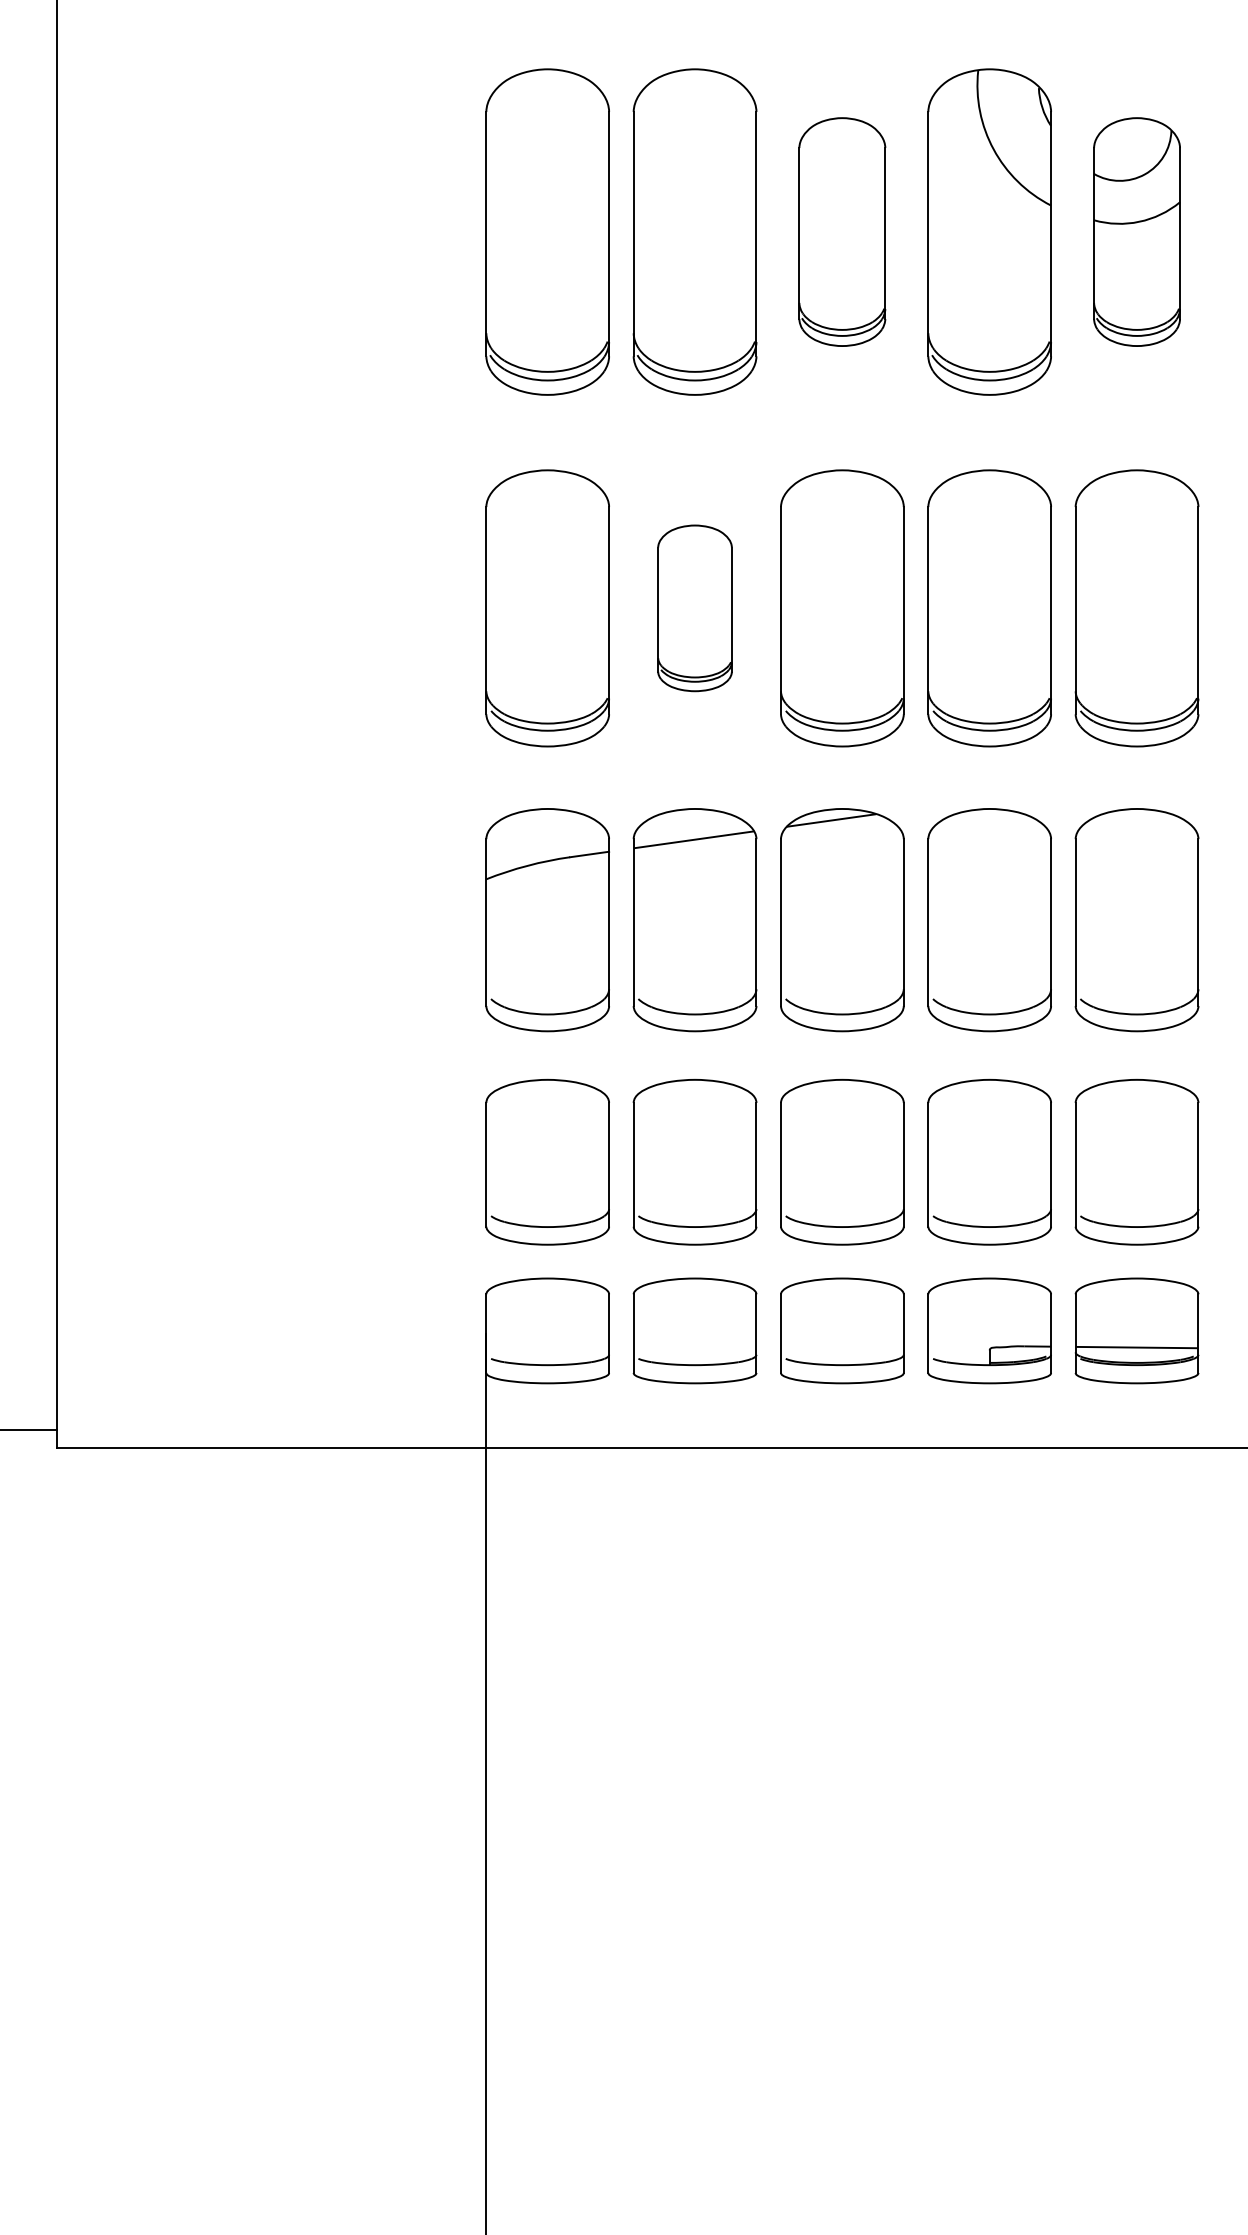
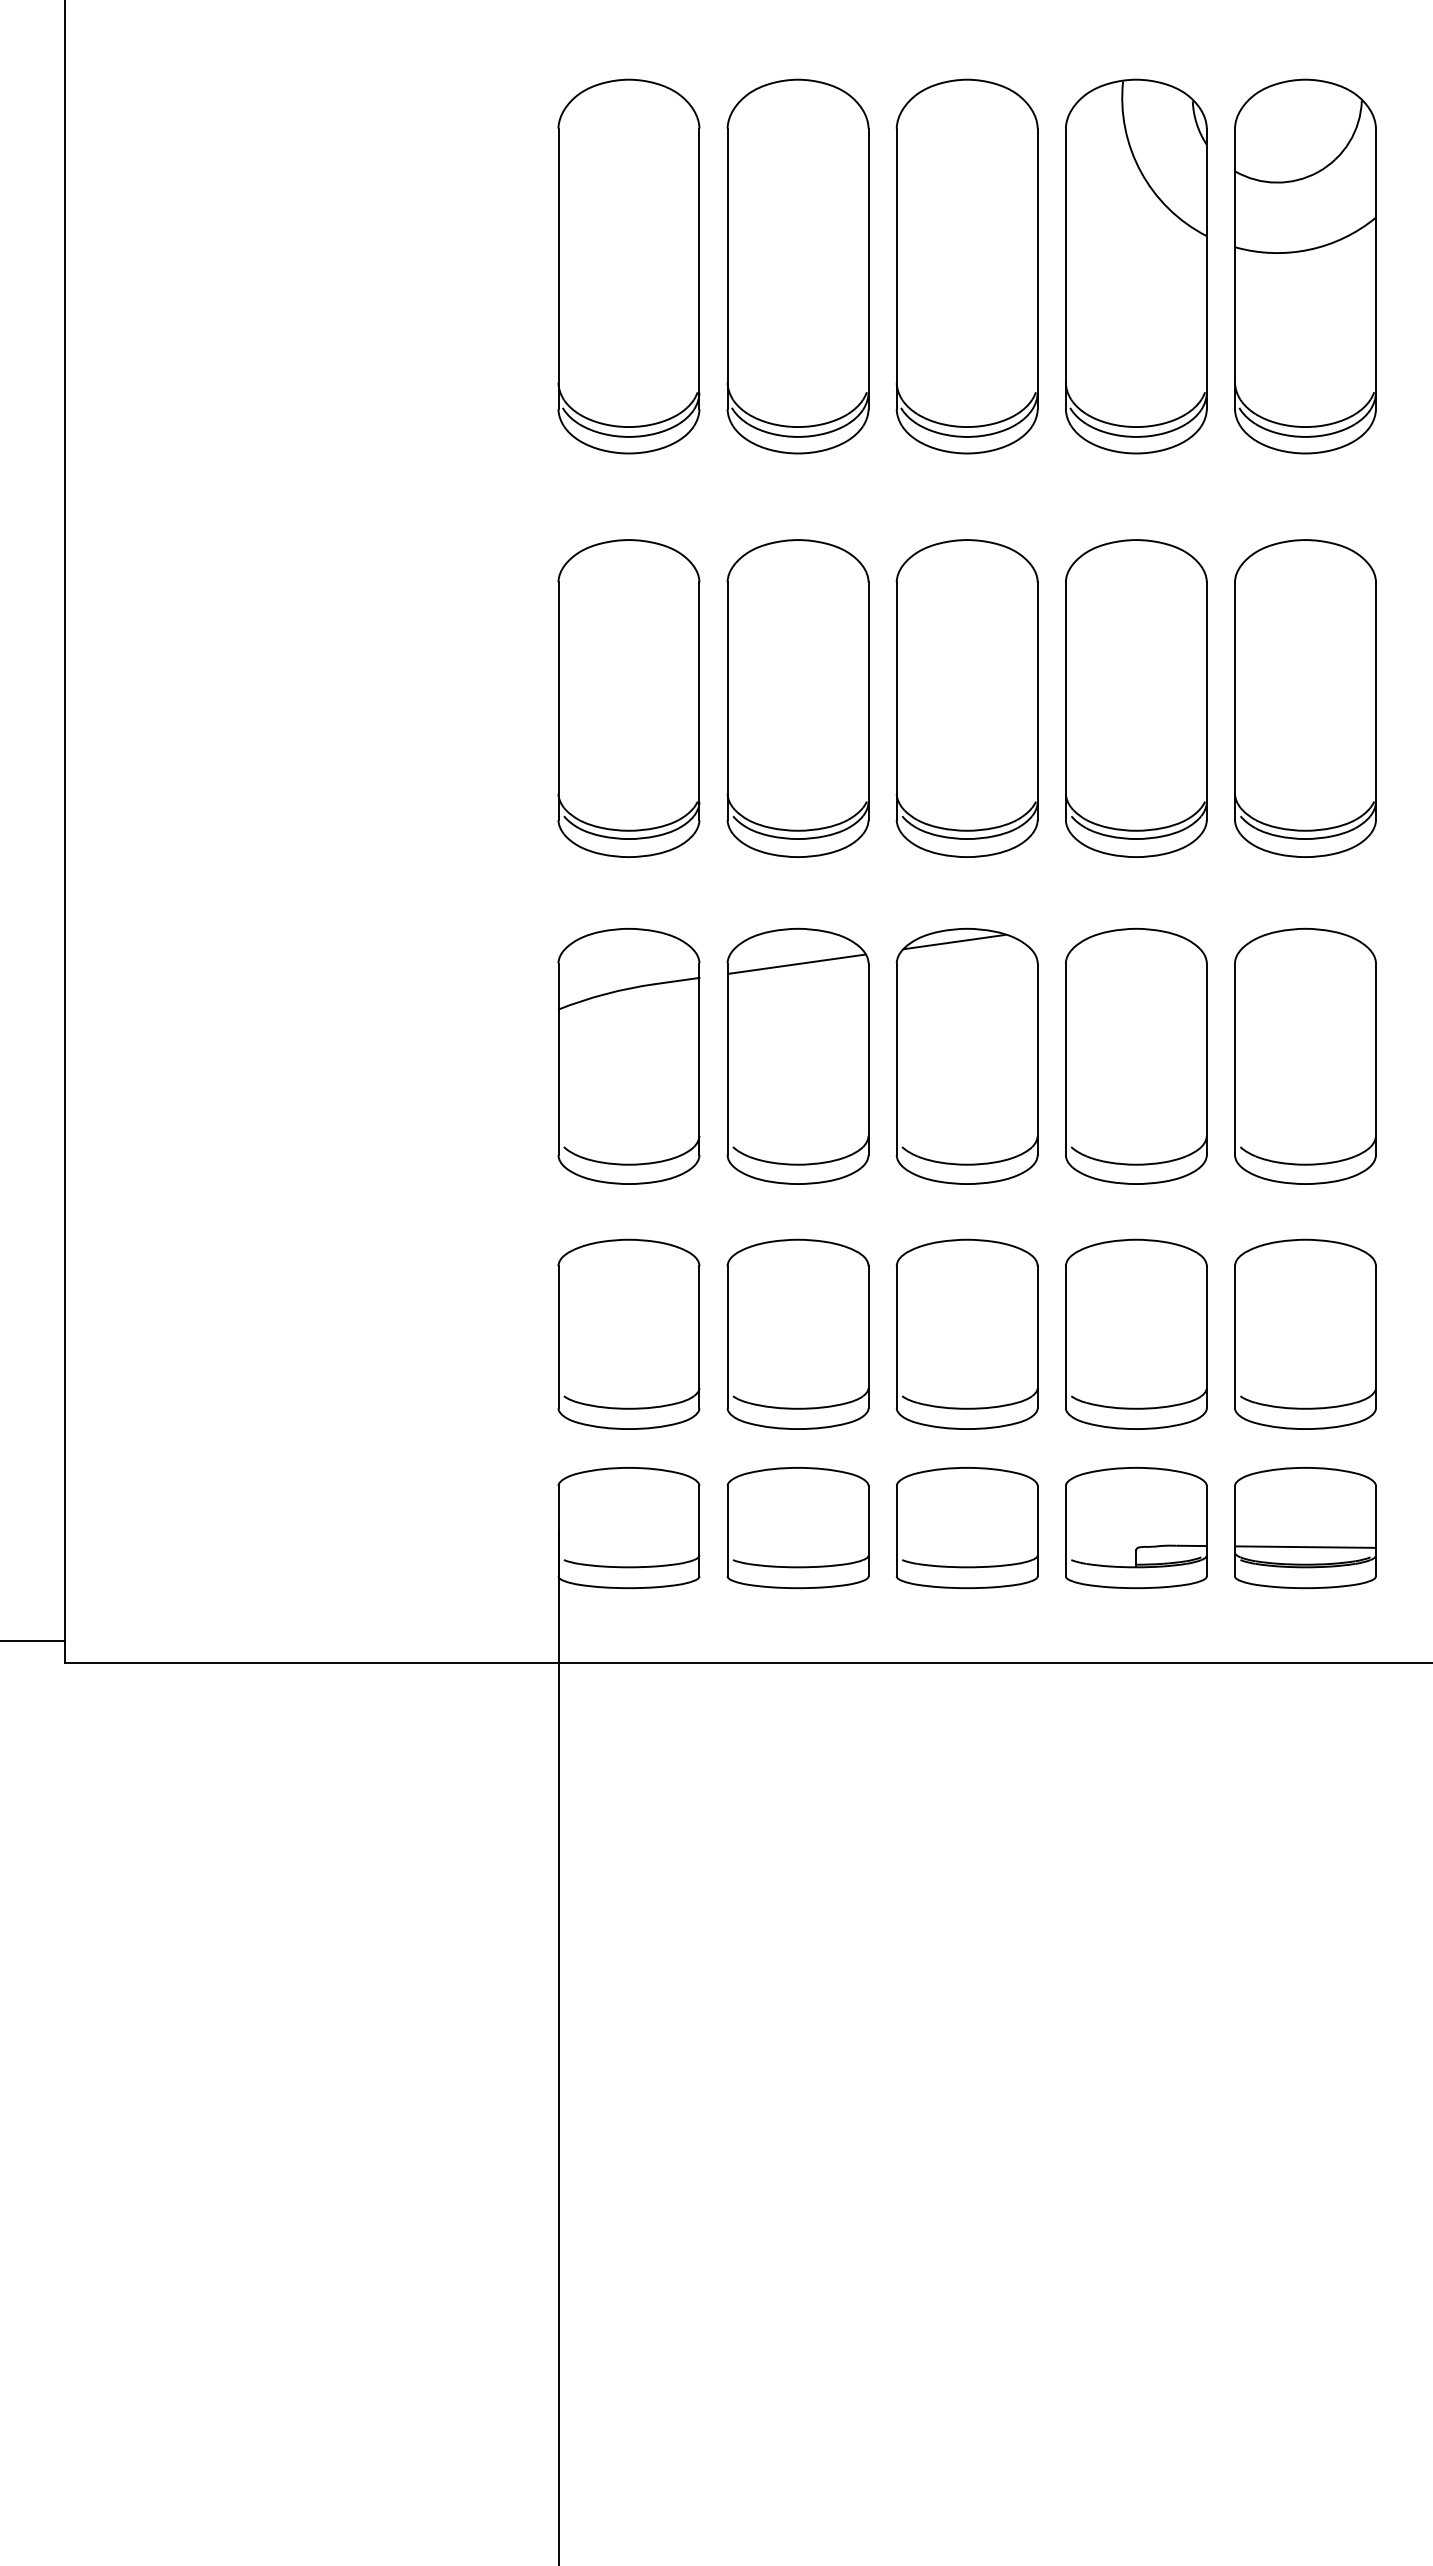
part: (841, 232) -> (966, 266), size x1.43
part: (1137, 232) -> (1305, 266), size x1.43
part: (694, 608) -> (797, 698), size x1.67

